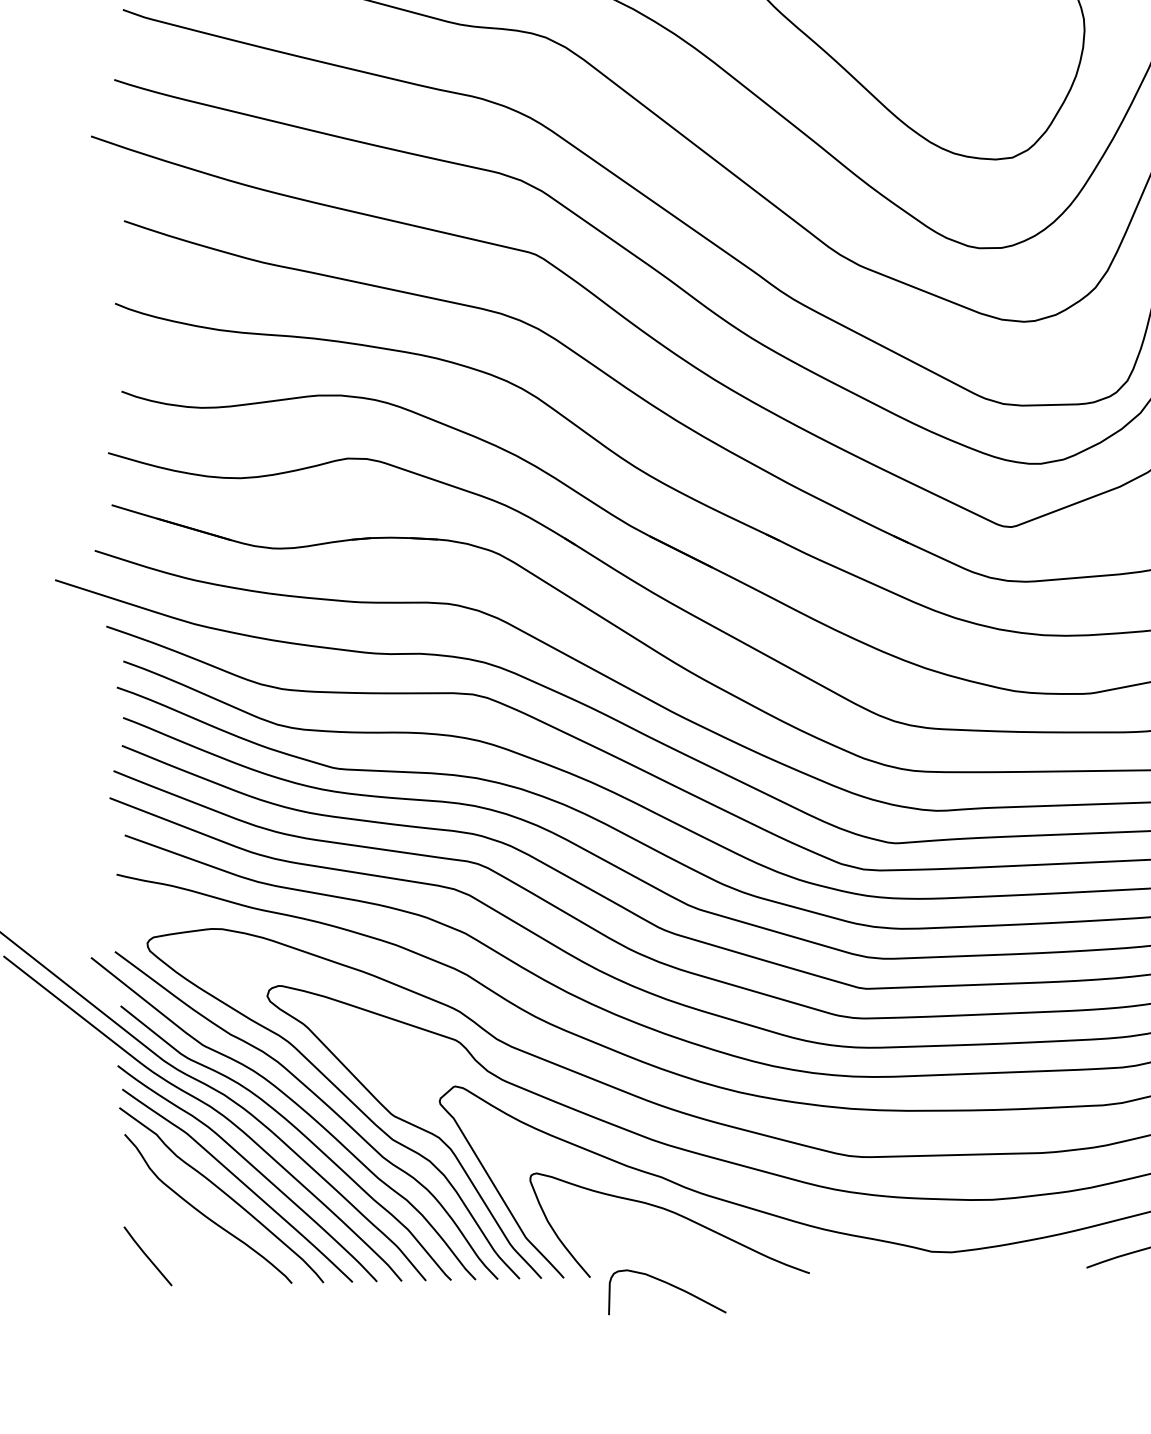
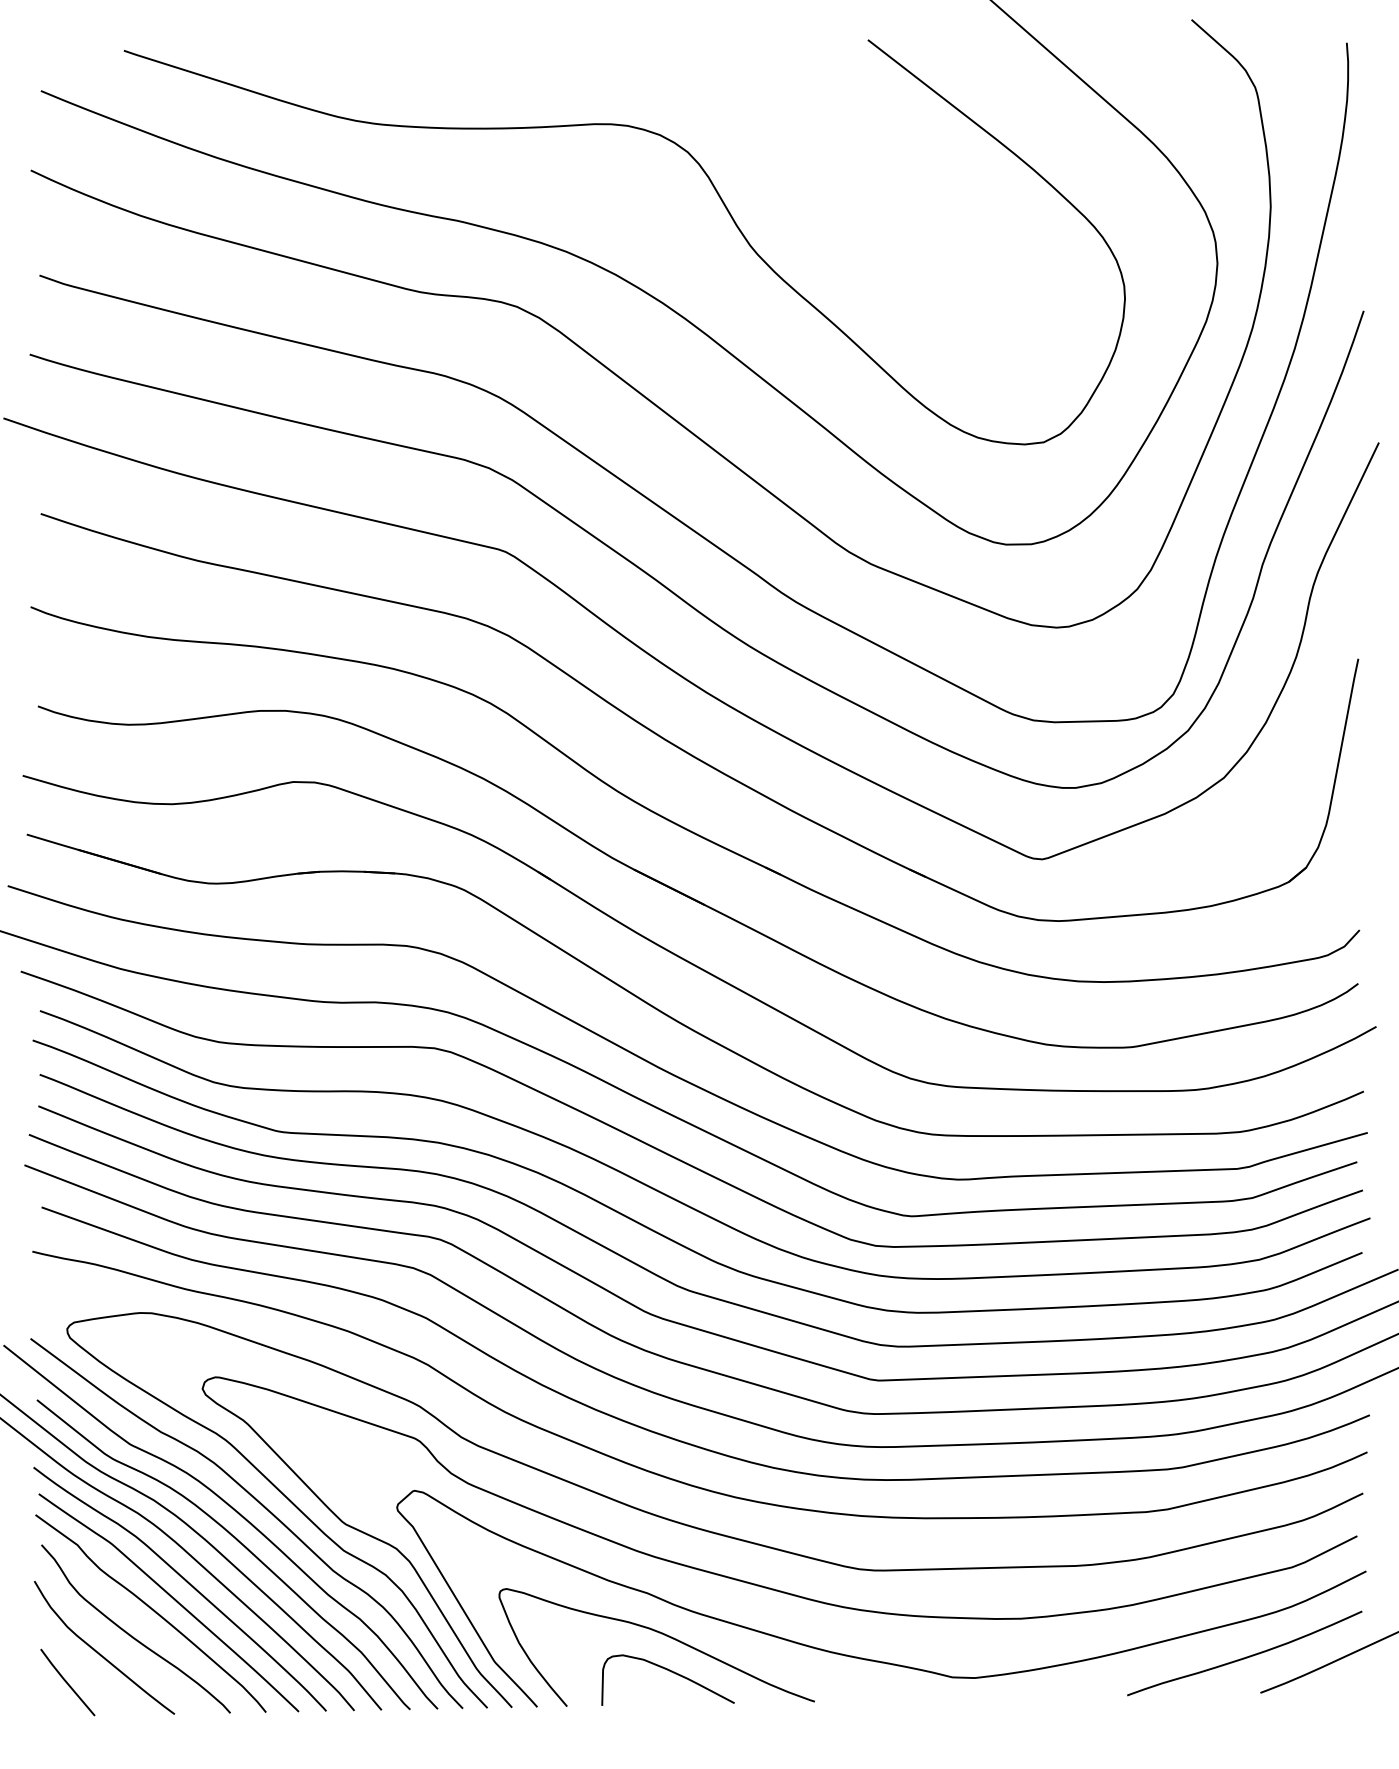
curve: (176, 1229) -> (99, 1652), added
curve: (670, 1285) -> (671, 1672), moved

